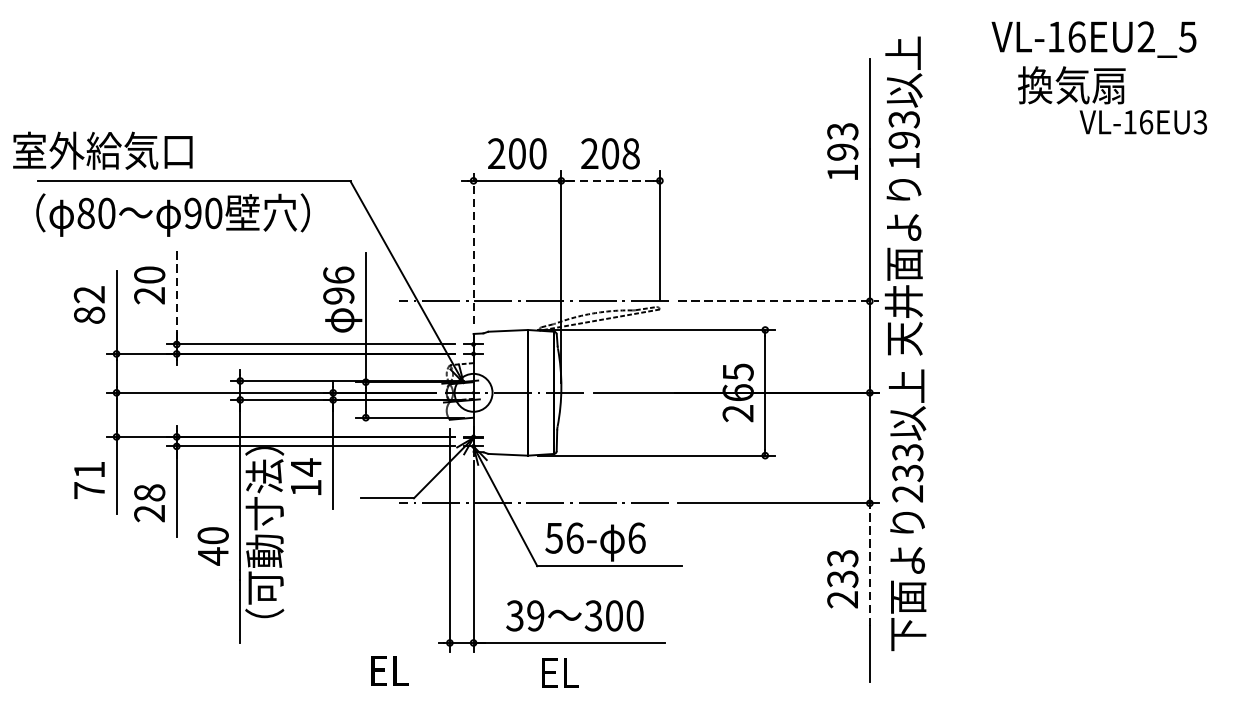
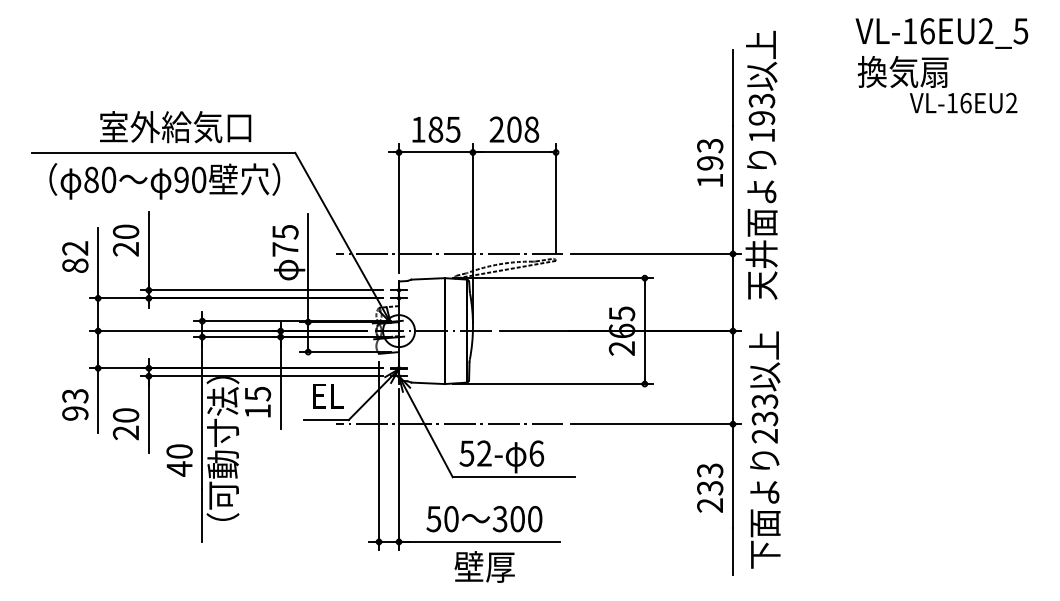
text: (1093, 39) -> (941, 33), moved
text: (1200, 122) -> (1011, 103), VL-16EU3 -> VL-16EU2
text: (102, 151) -> (175, 127), moved
text: (843, 151) -> (710, 162), moved
text: (516, 153) -> (435, 129), 200 -> 185
line: (610, 180) -> (514, 152), dashed -> solid
text: (172, 215) -> (164, 181), moved
line: (474, 247) -> (399, 208), dashed -> solid
text: (338, 285) -> (285, 240), 96 -> 75
line: (176, 298) -> (148, 251), dashed -> solid
line: (779, 301) -> (656, 254), dashed -> solid
text: (306, 466) -> (258, 393), 14 -> 15
text: (89, 479) -> (75, 404), 71 -> 93
text: (150, 492) -> (126, 415), 28 -> 20
text: (907, 509) -> (764, 449), moved
text: (575, 538) -> (484, 453), 56- -> 52-
line: (869, 564) -> (732, 475), dashed -> solid
text: (525, 616) -> (442, 519), 39 -> 50
text: (389, 670) -> (328, 396), moved
text: (575, 672) -> (484, 566), EL -> 壁厚

